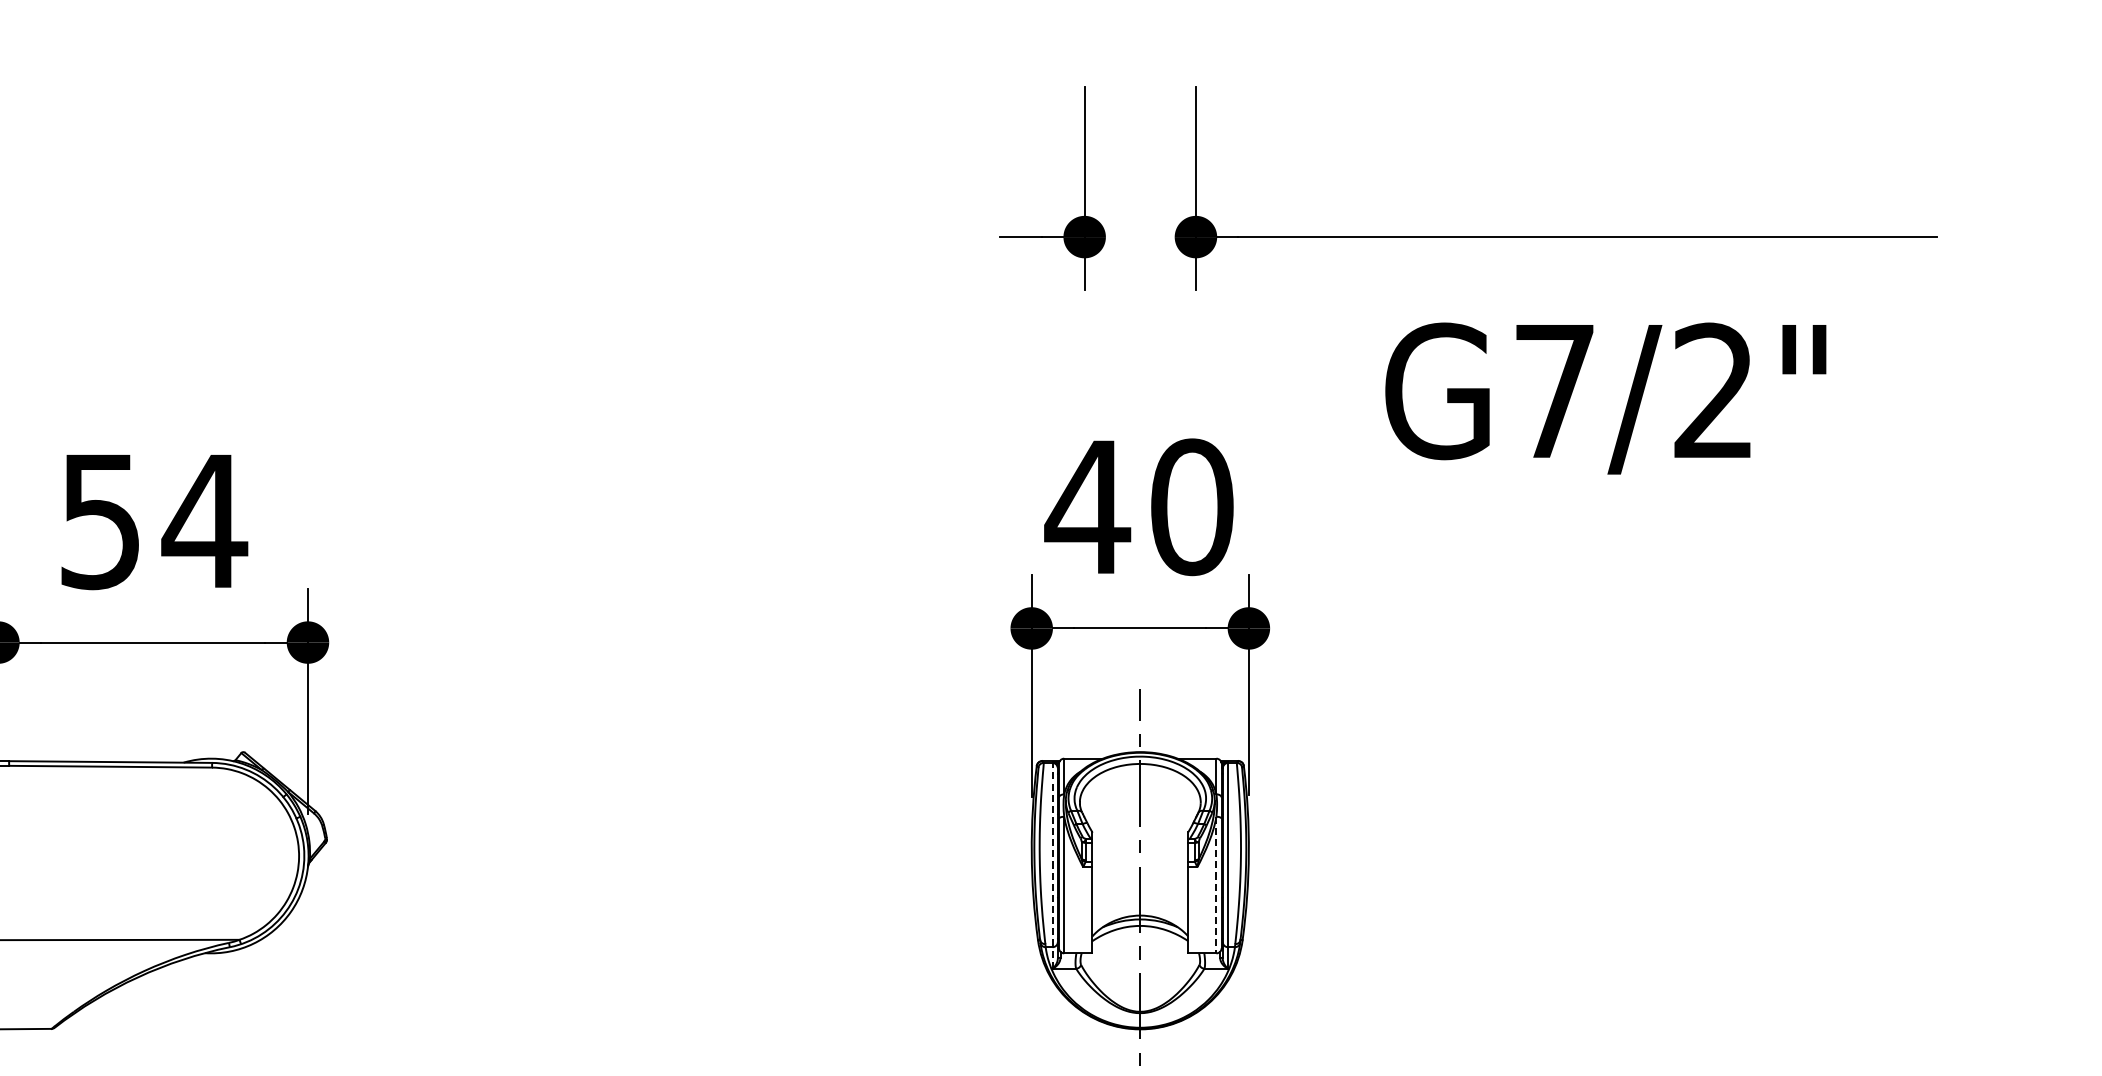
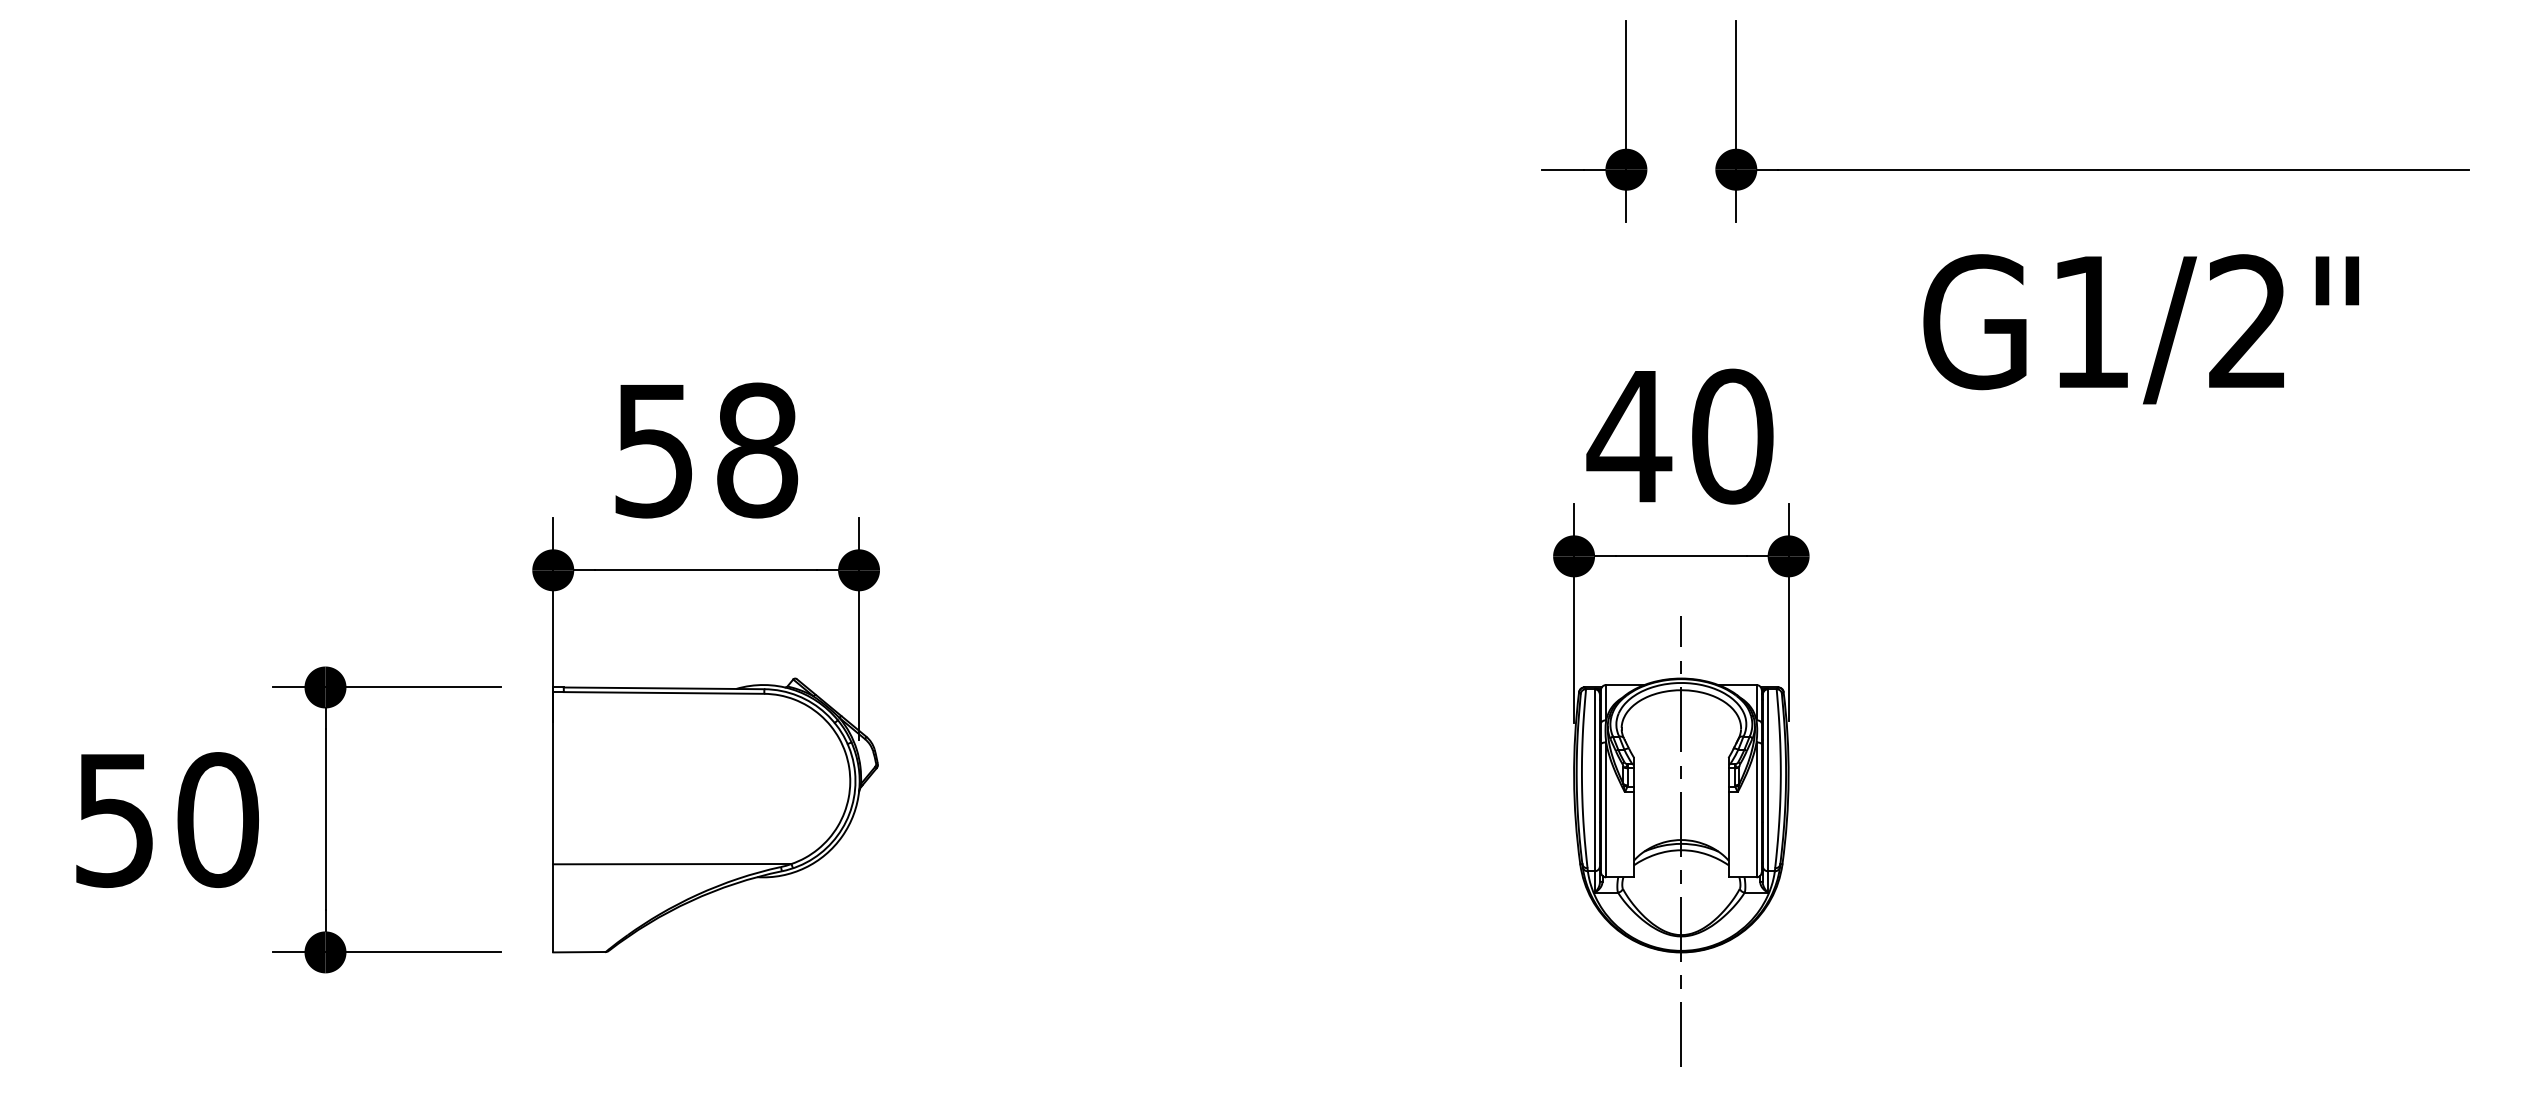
text: (1554, 390) -> (2090, 321), G7/2" -> G1/2"
text: (204, 521) -> (756, 450), 54 -> 58
line: (1052, 865) -> (1594, 790), dashed -> solid
line: (1216, 885) -> (1756, 810), dashed -> solid

